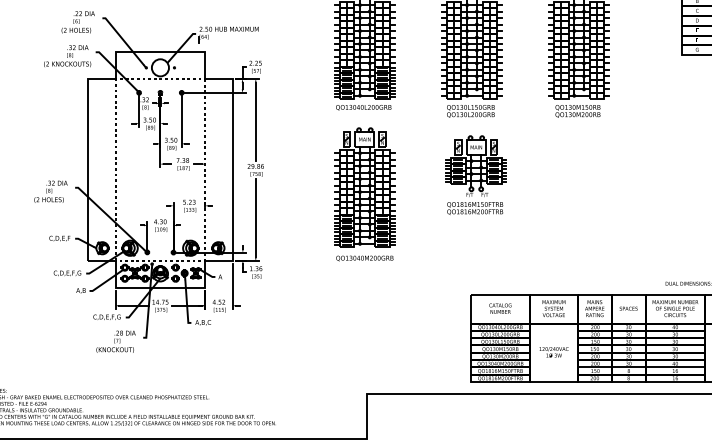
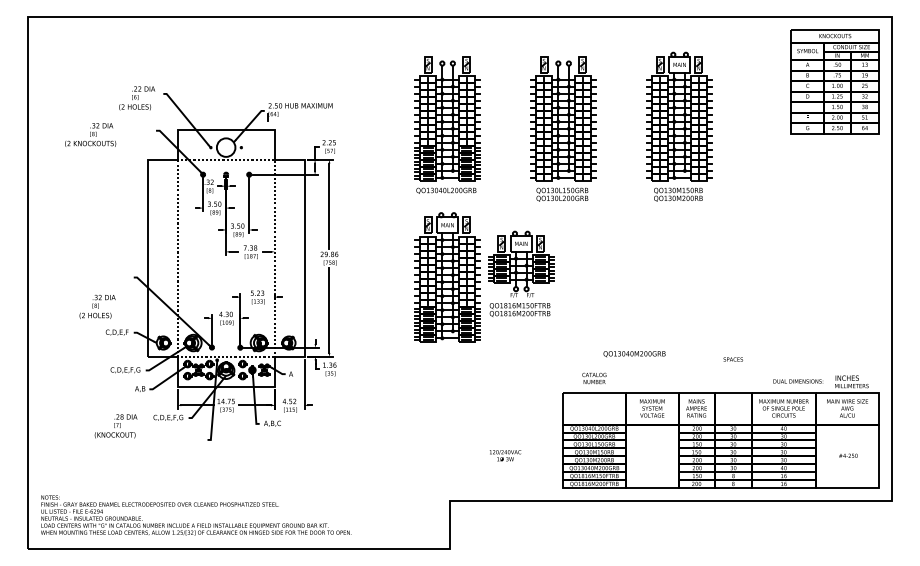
text: (67, 55) -> (90, 134), moved
part: (476, 174) -> (521, 273), moved
text: (50, 191) -> (97, 306), moved
text: (364, 258) -> (634, 354), moved
text: (500, 308) -> (594, 378), moved
text: (627, 308) -> (732, 359), moved
text: (115, 341) -> (115, 426), moved
text: (554, 352) -> (505, 455), moved

